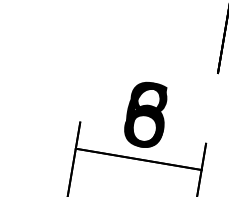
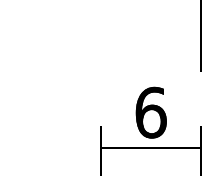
text: (145, 114) -> (150, 112), 8 -> 6

